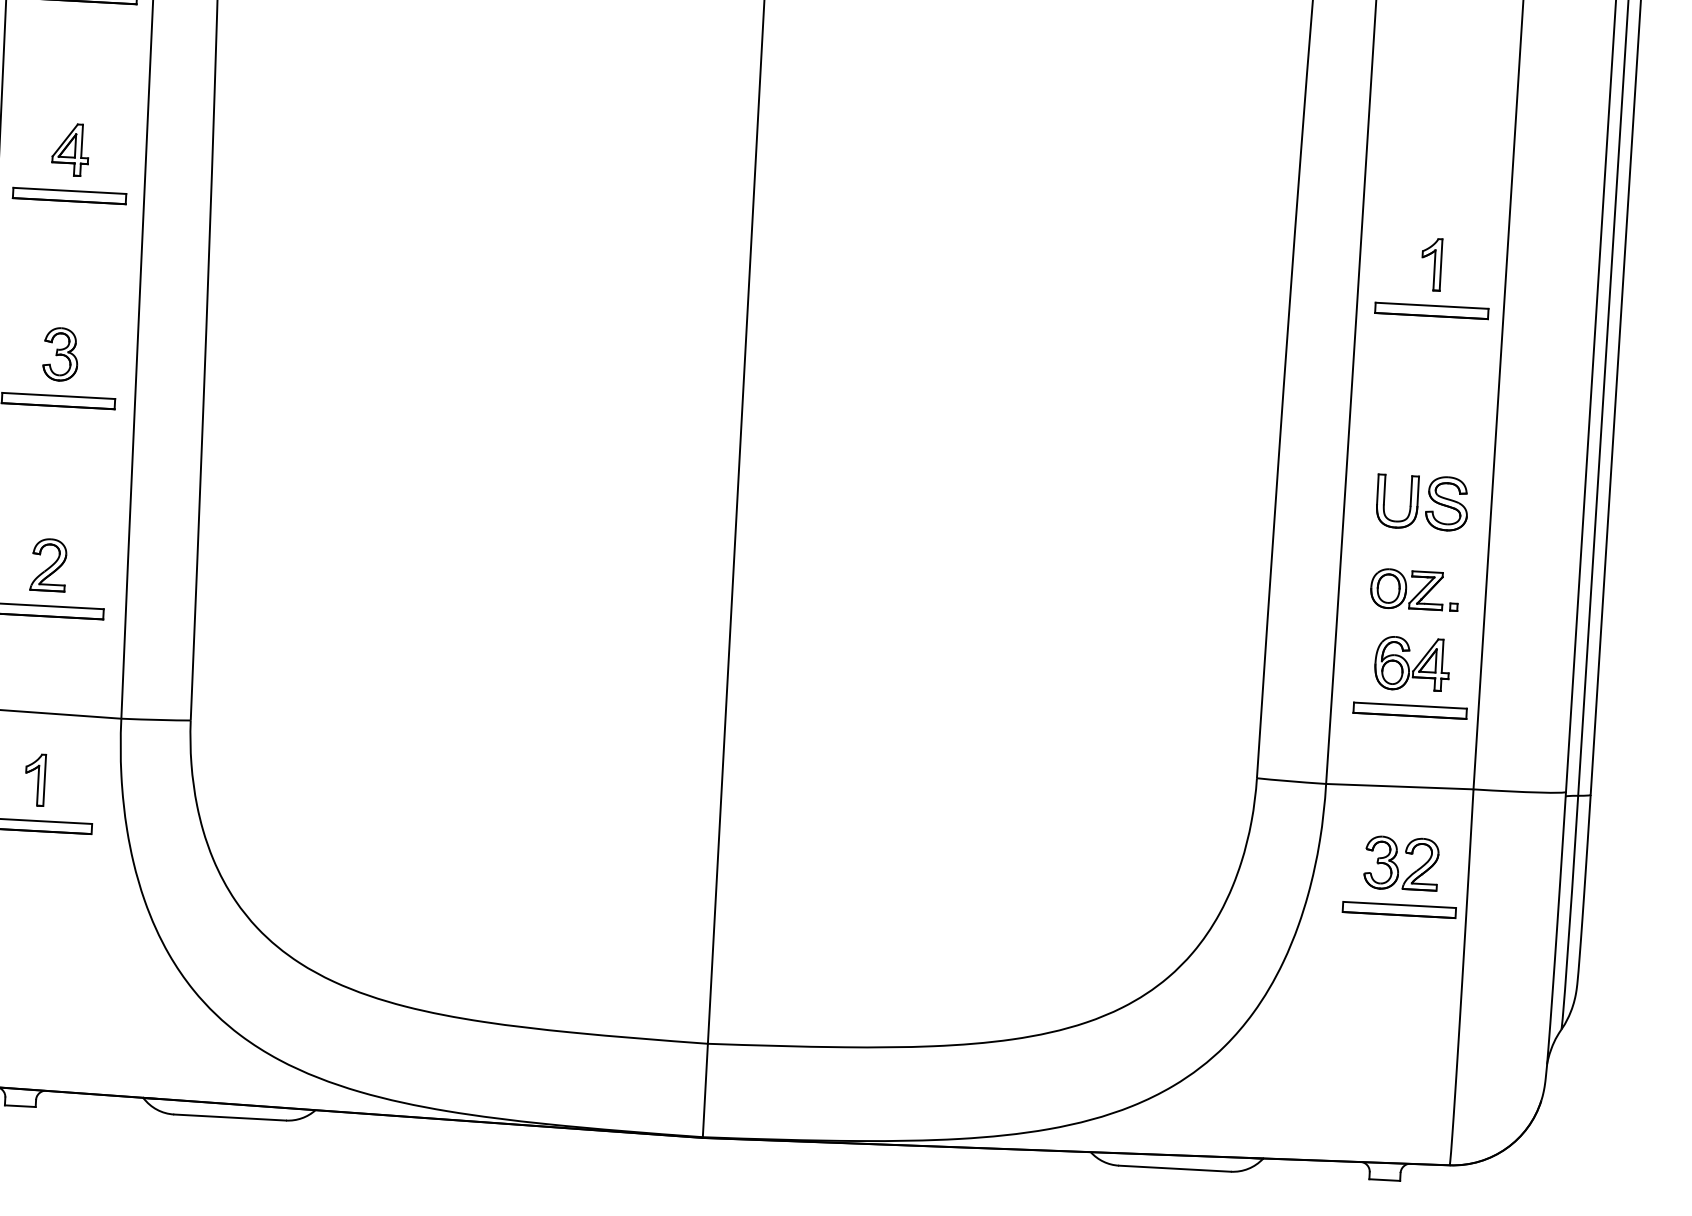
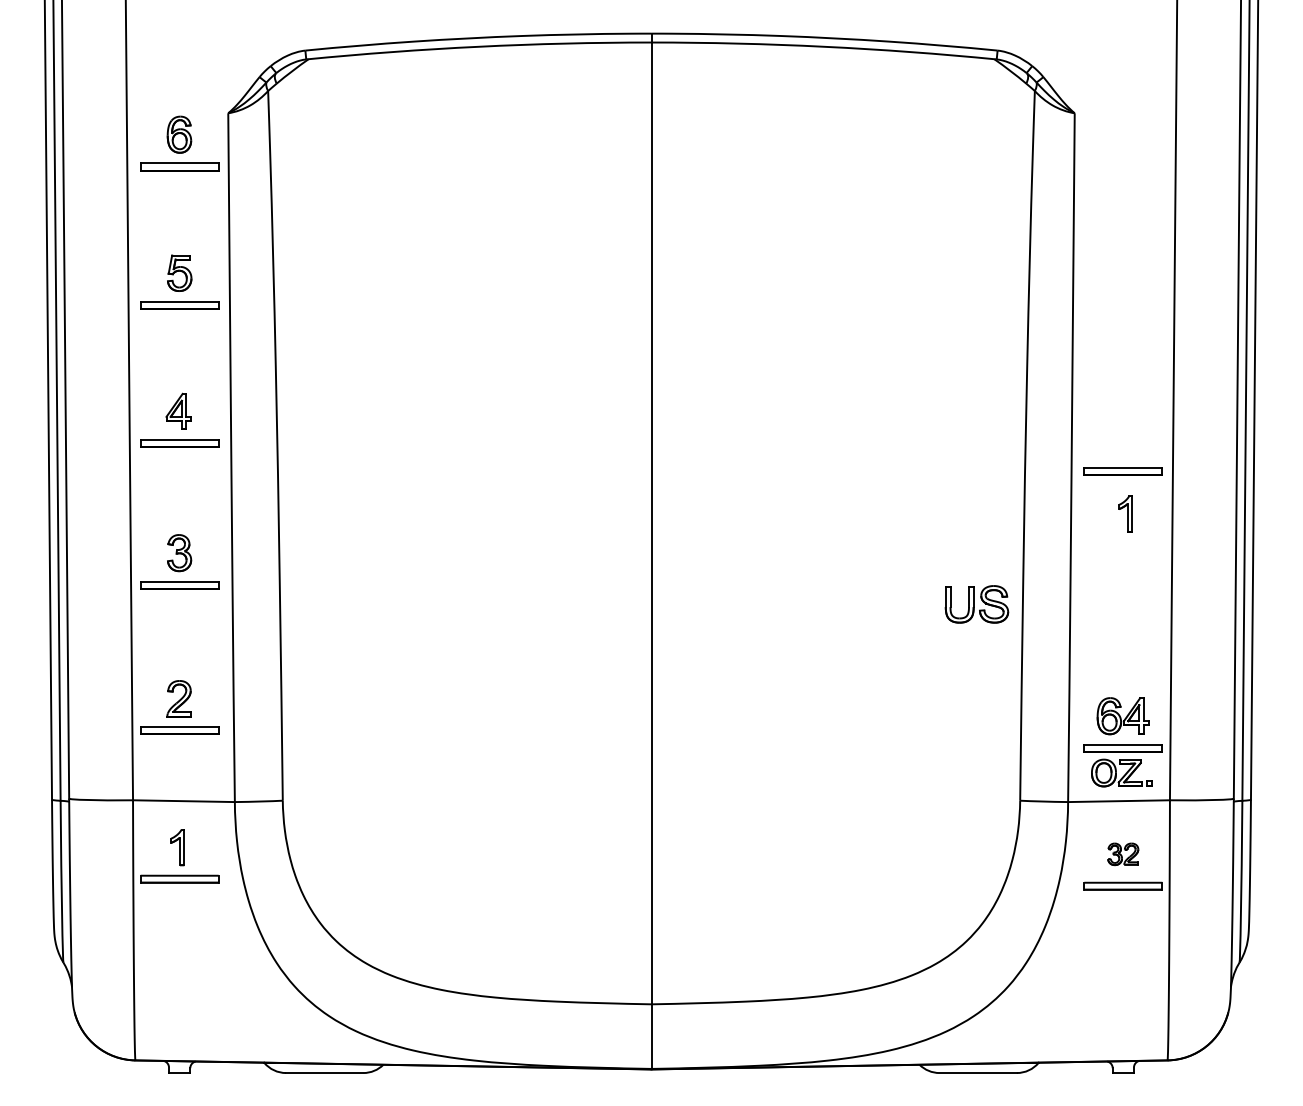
part: (1431, 263) -> (1125, 513), moved
part: (1421, 502) -> (976, 604), moved
part: (1414, 589) -> (1121, 772), moved
part: (1402, 864) -> (1123, 854), size x0.6

